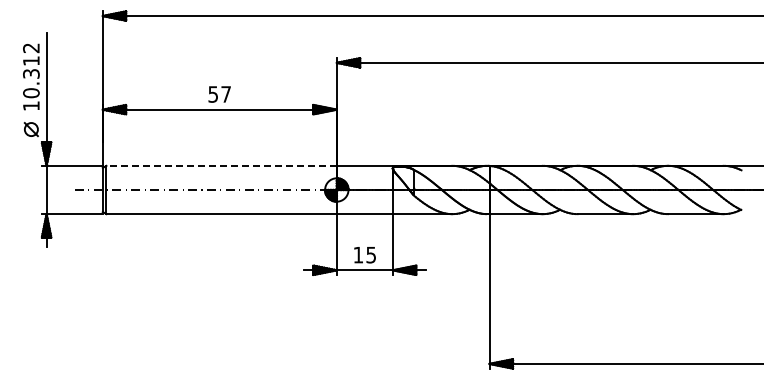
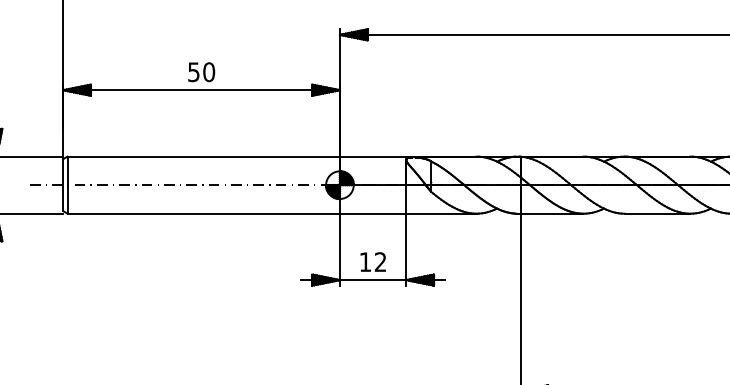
text: (226, 94) -> (209, 72), 57 -> 50
line: (221, 165) -> (203, 156), dashed -> solid
text: (370, 254) -> (379, 261), 15 -> 12

